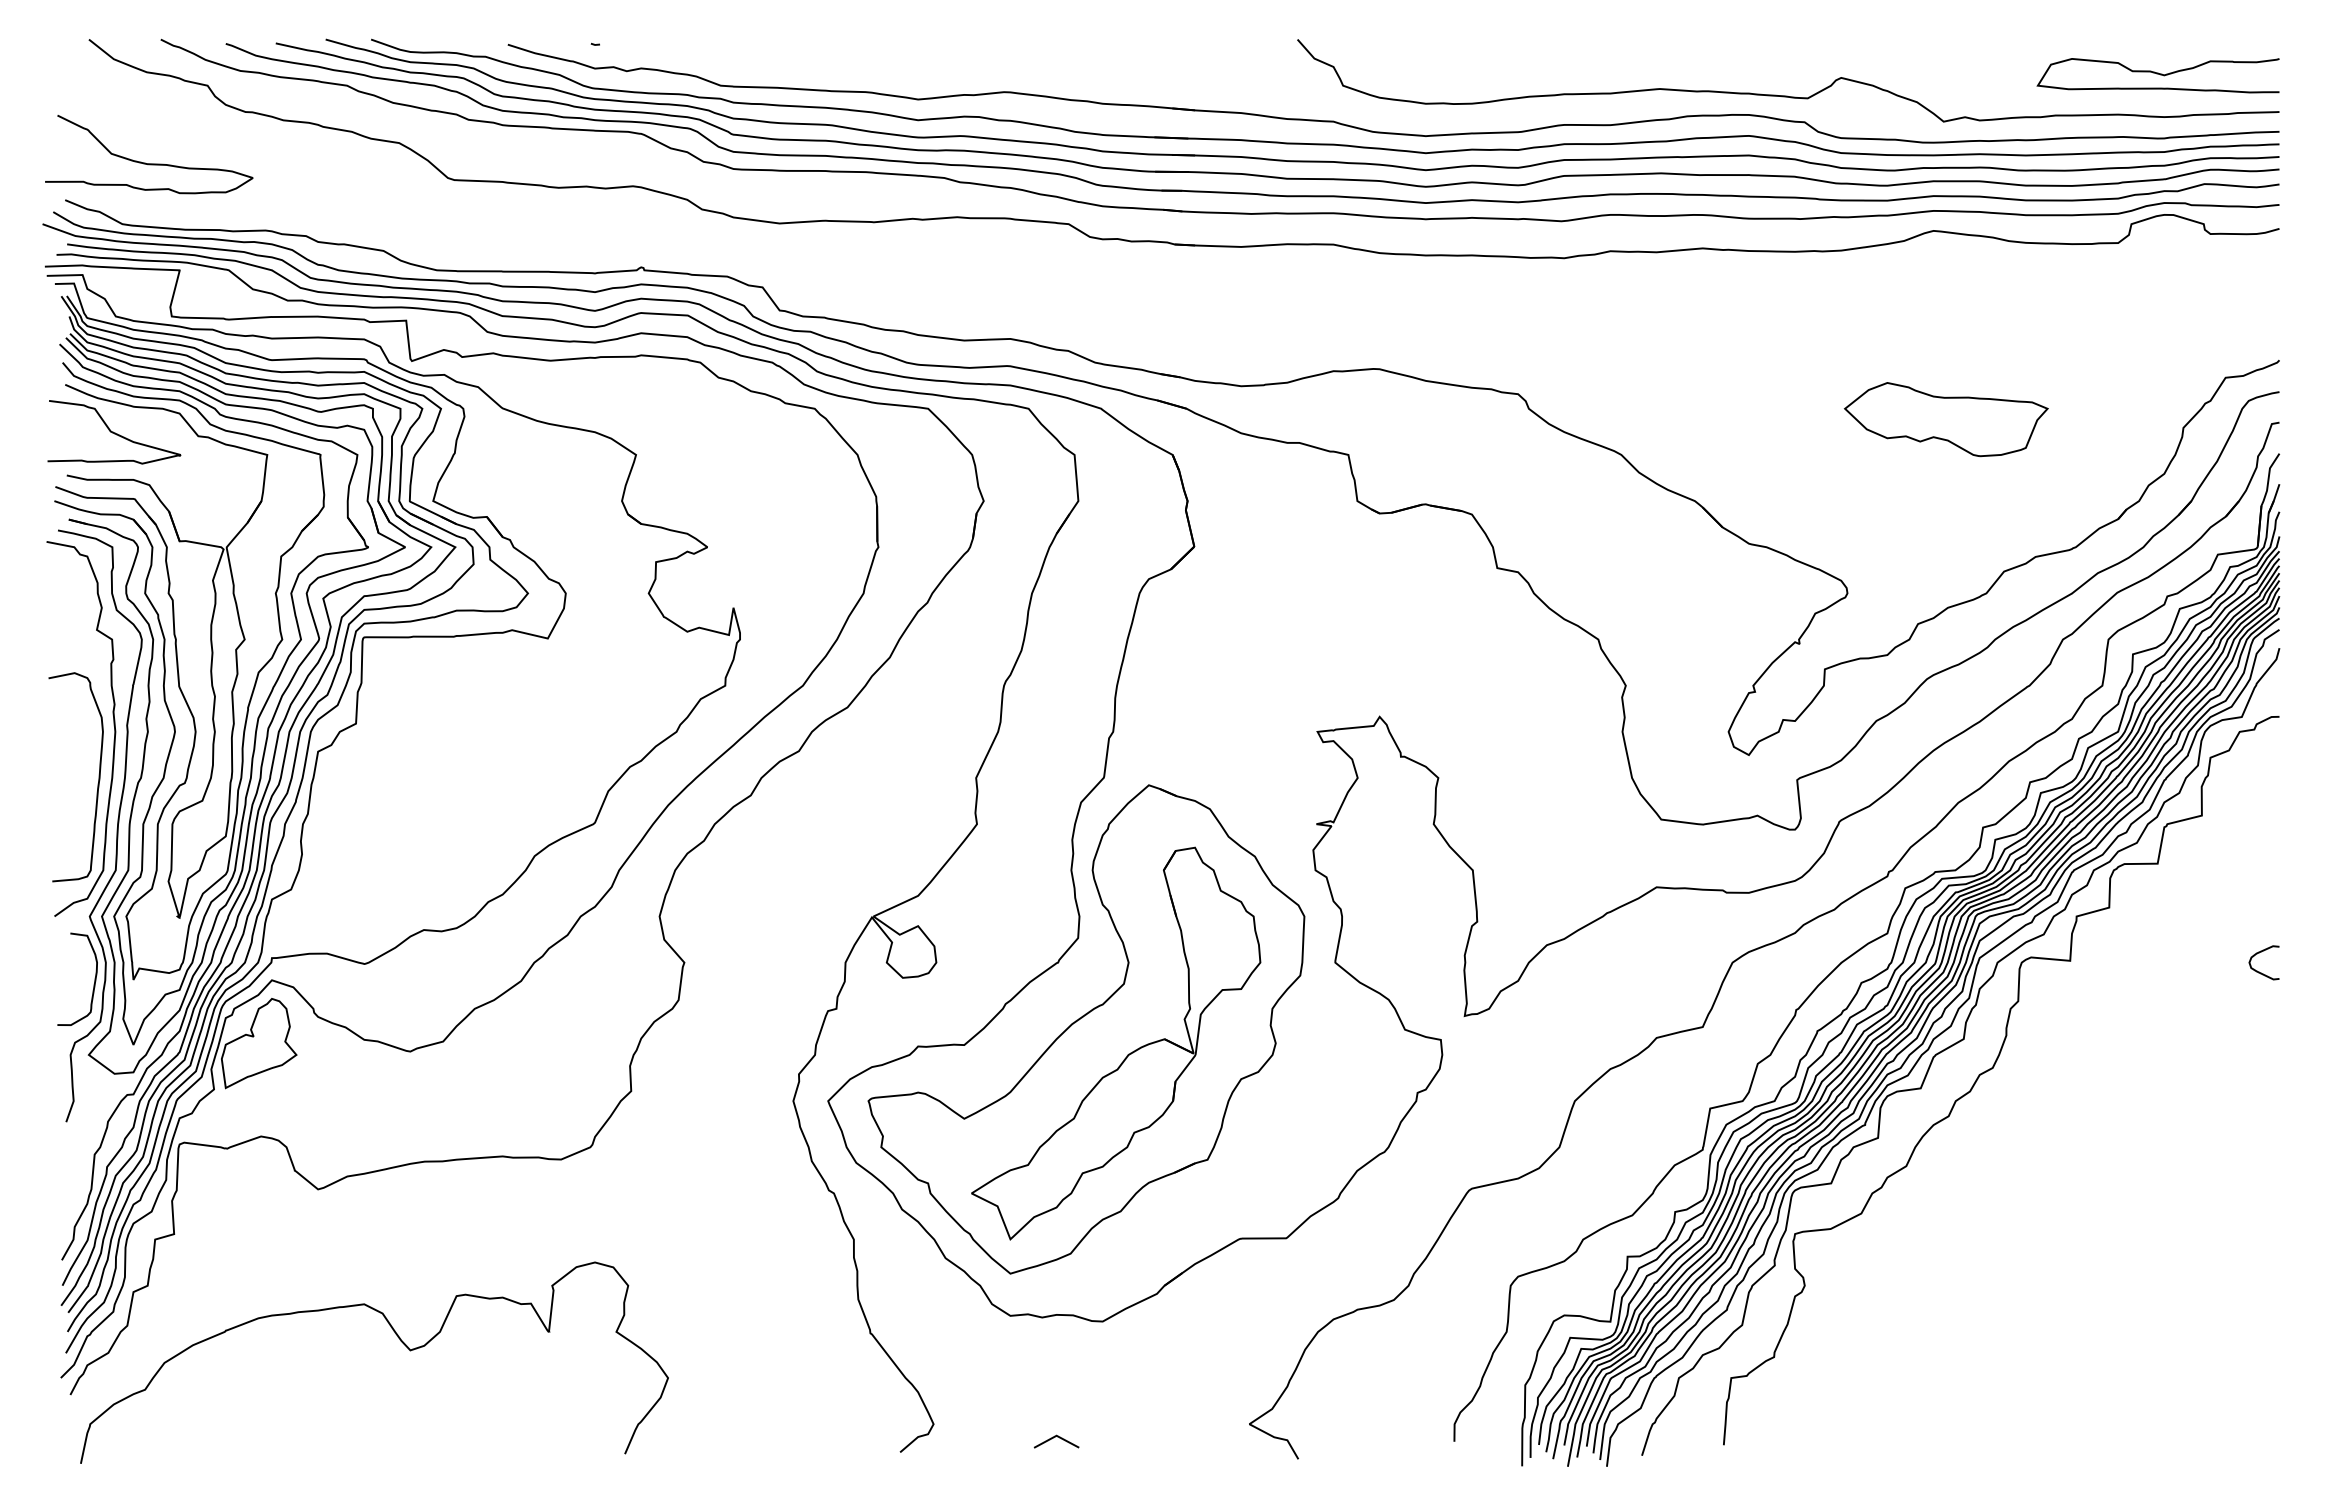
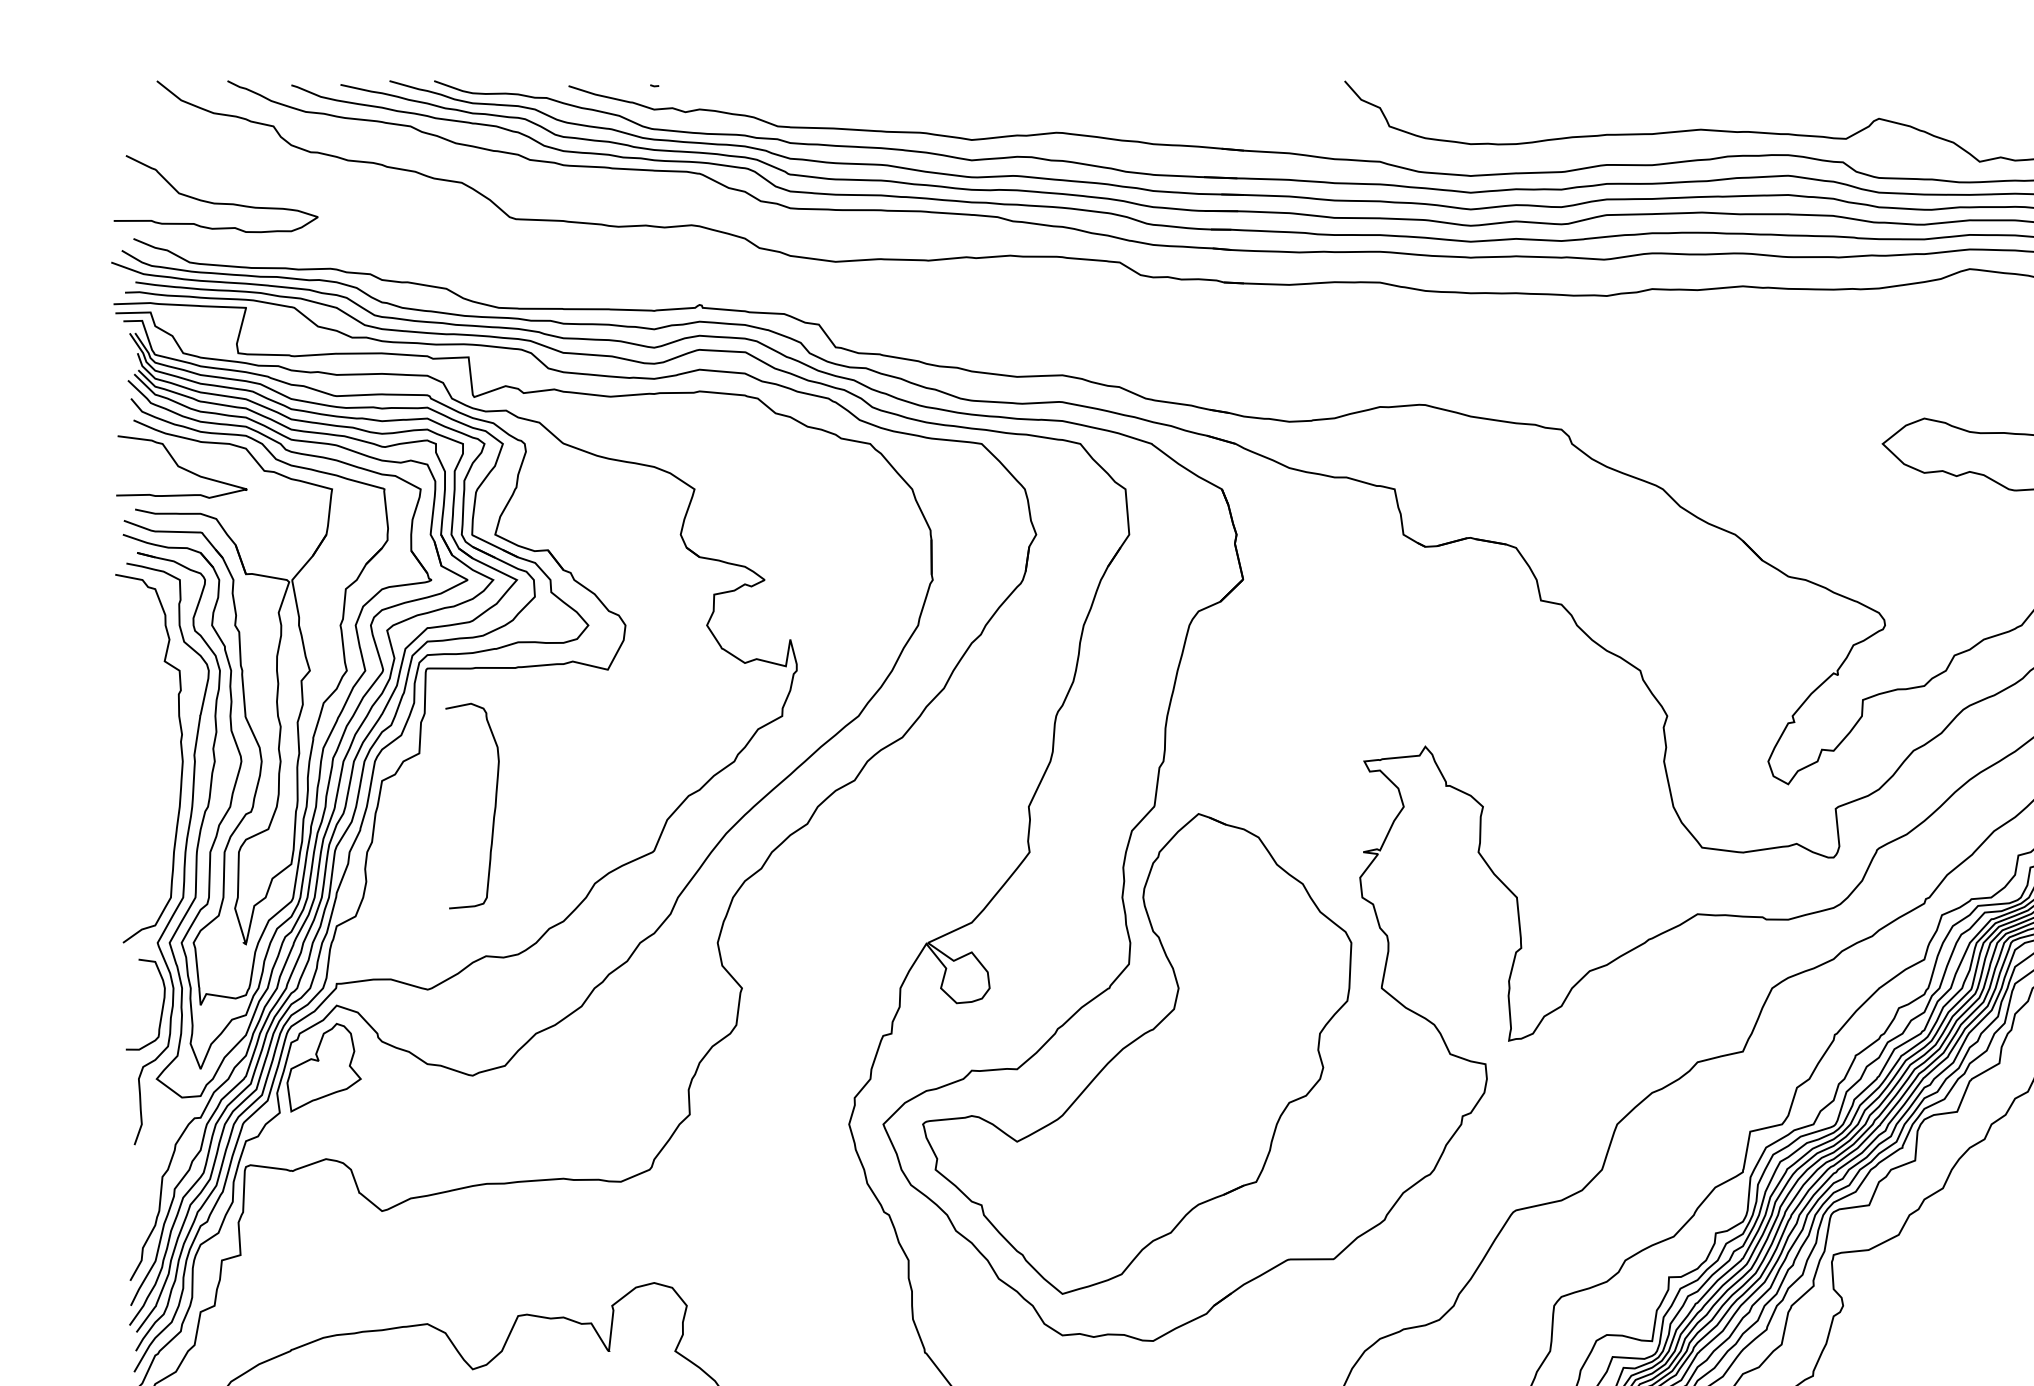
curve: (97, 783) -> (493, 812), moved
part: (1127, 1054) -> (1177, 1078), removed

